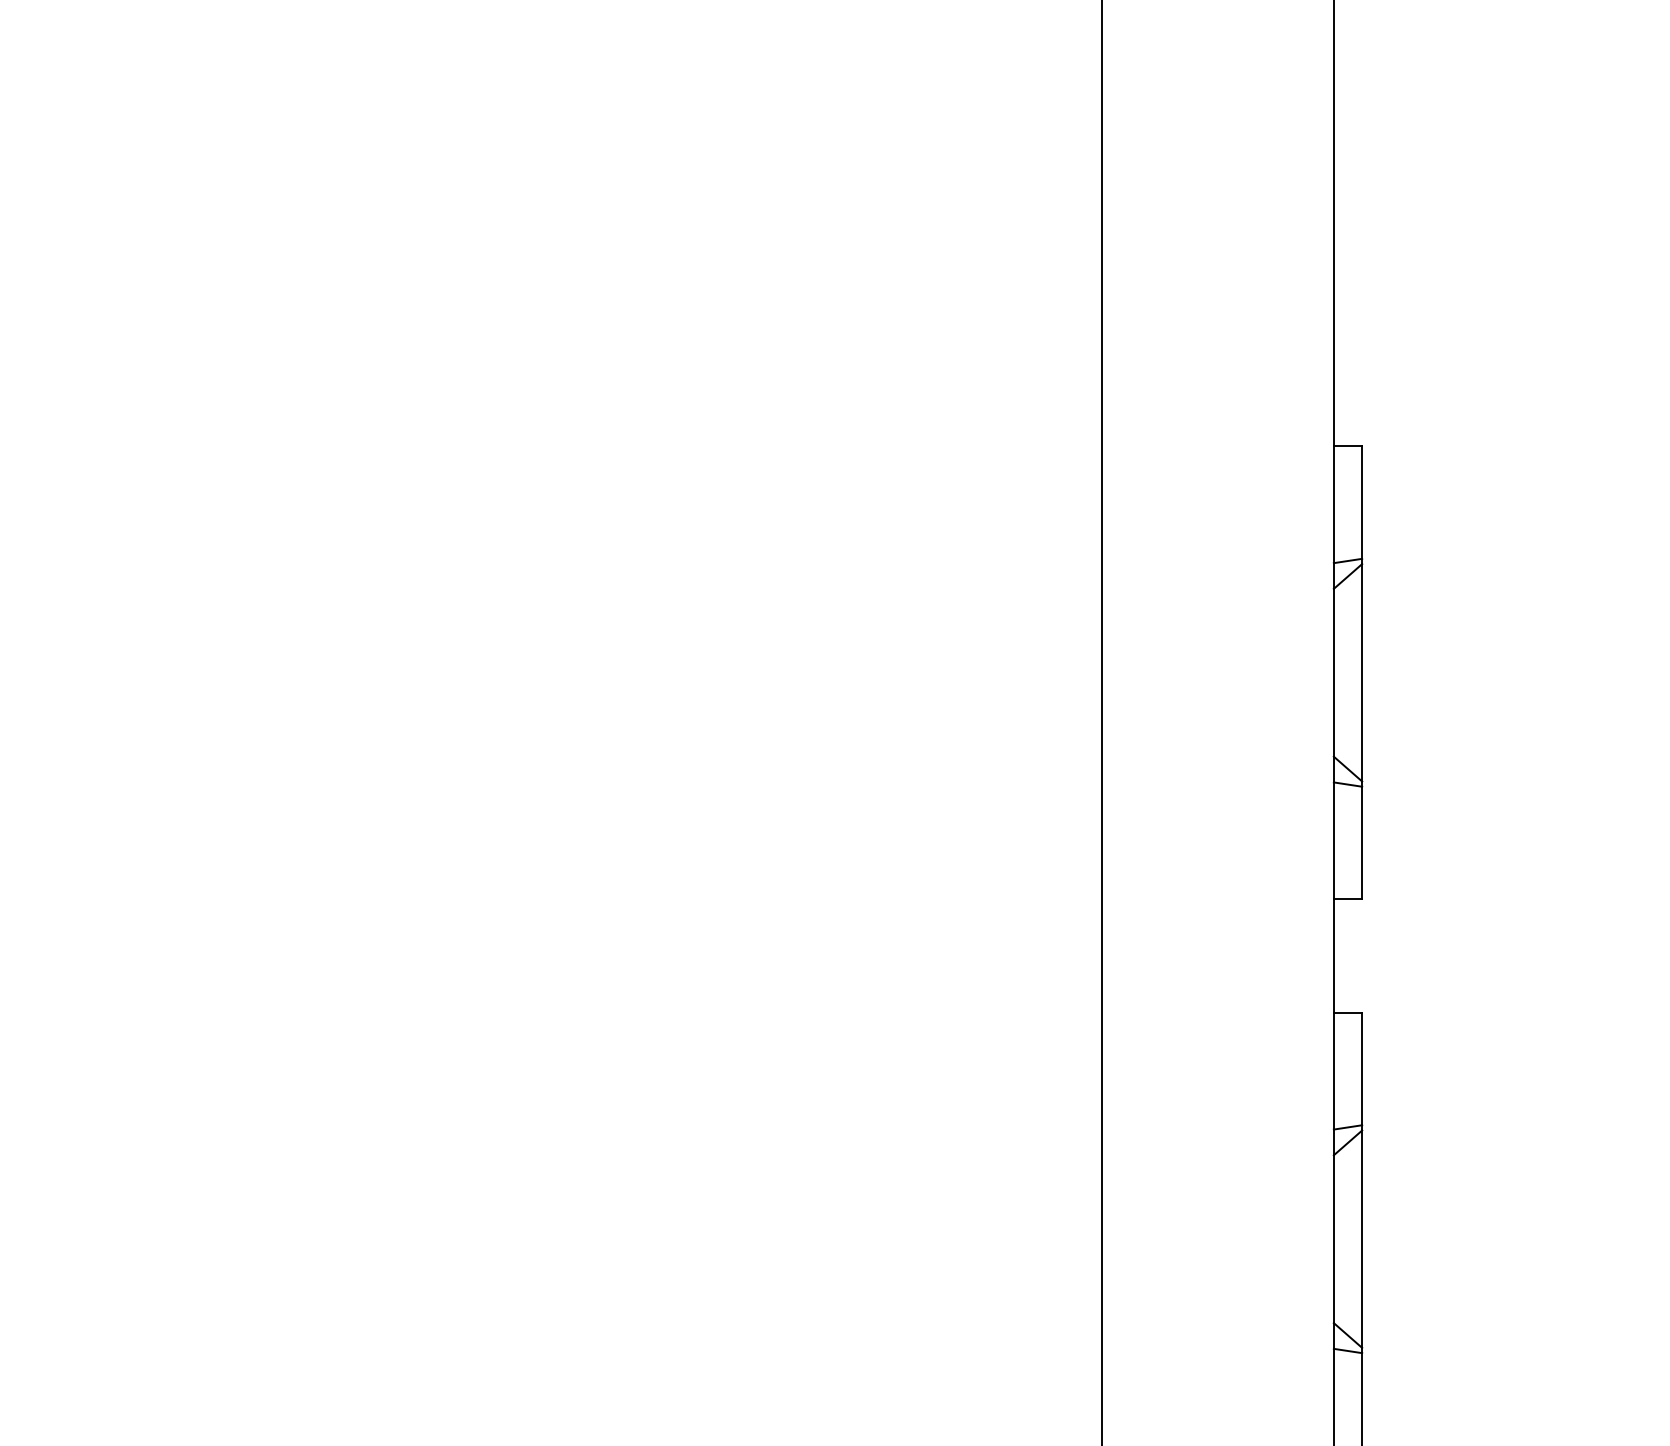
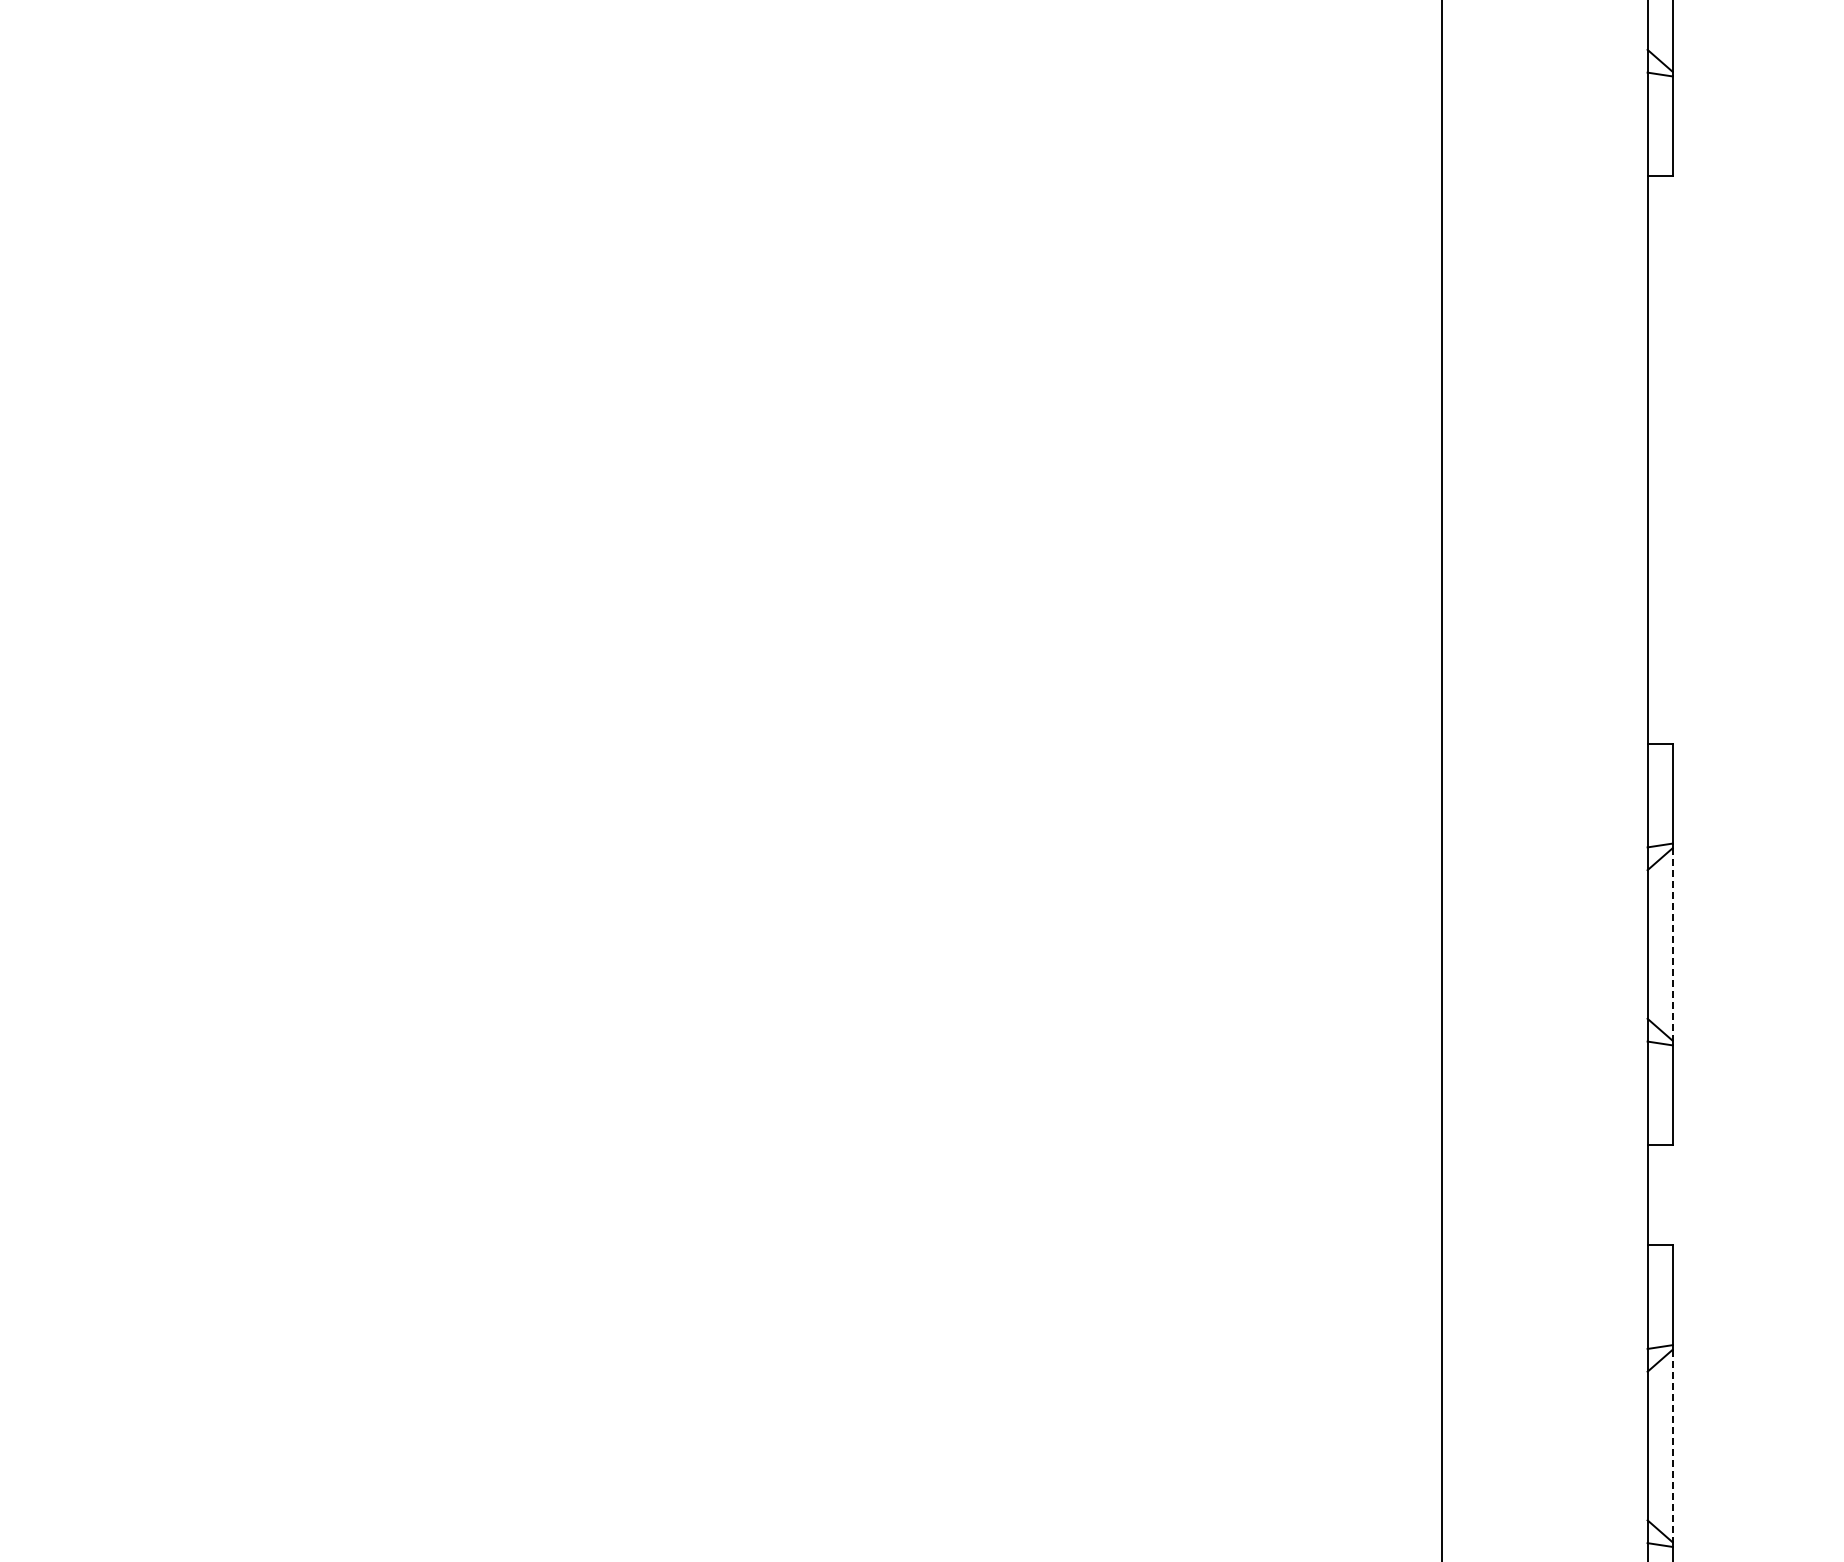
line: (1361, 672) -> (1672, 944), solid -> dashed
line: (1361, 1239) -> (1672, 1446), solid -> dashed

